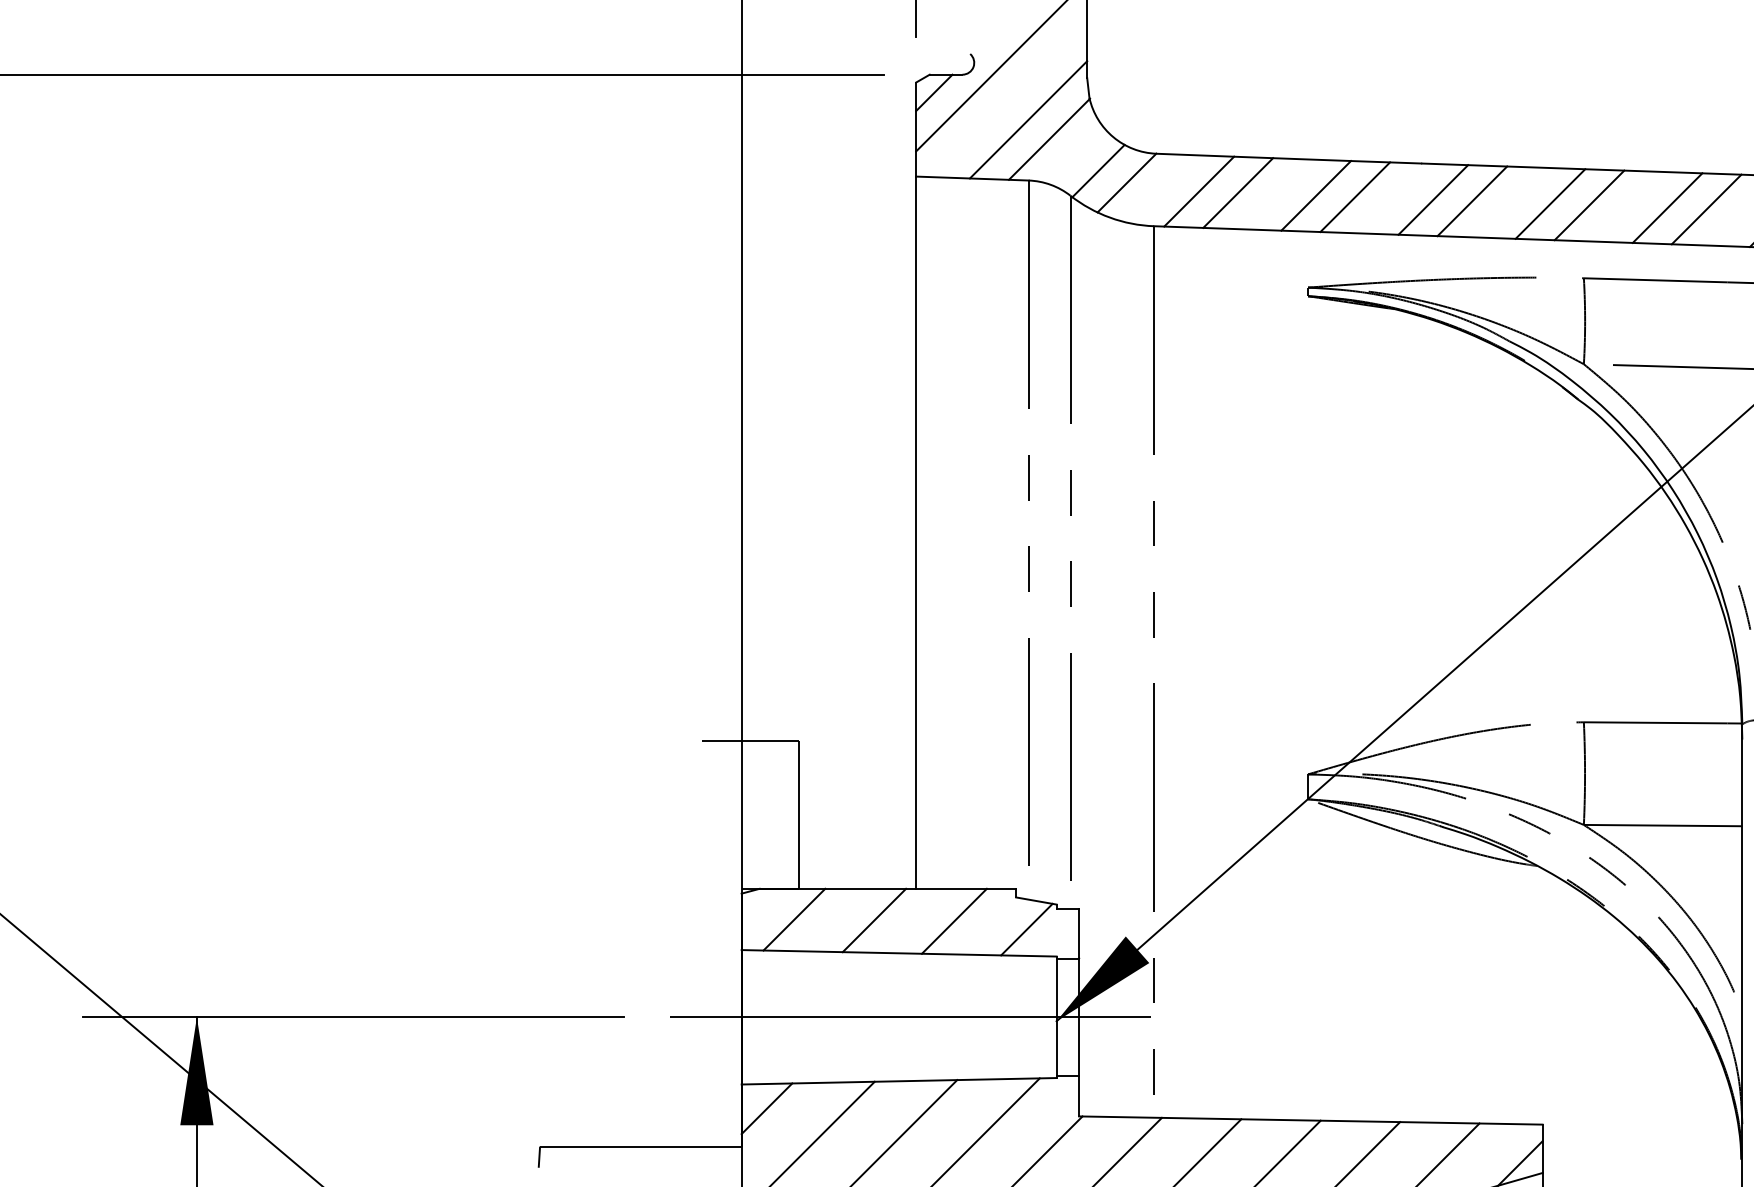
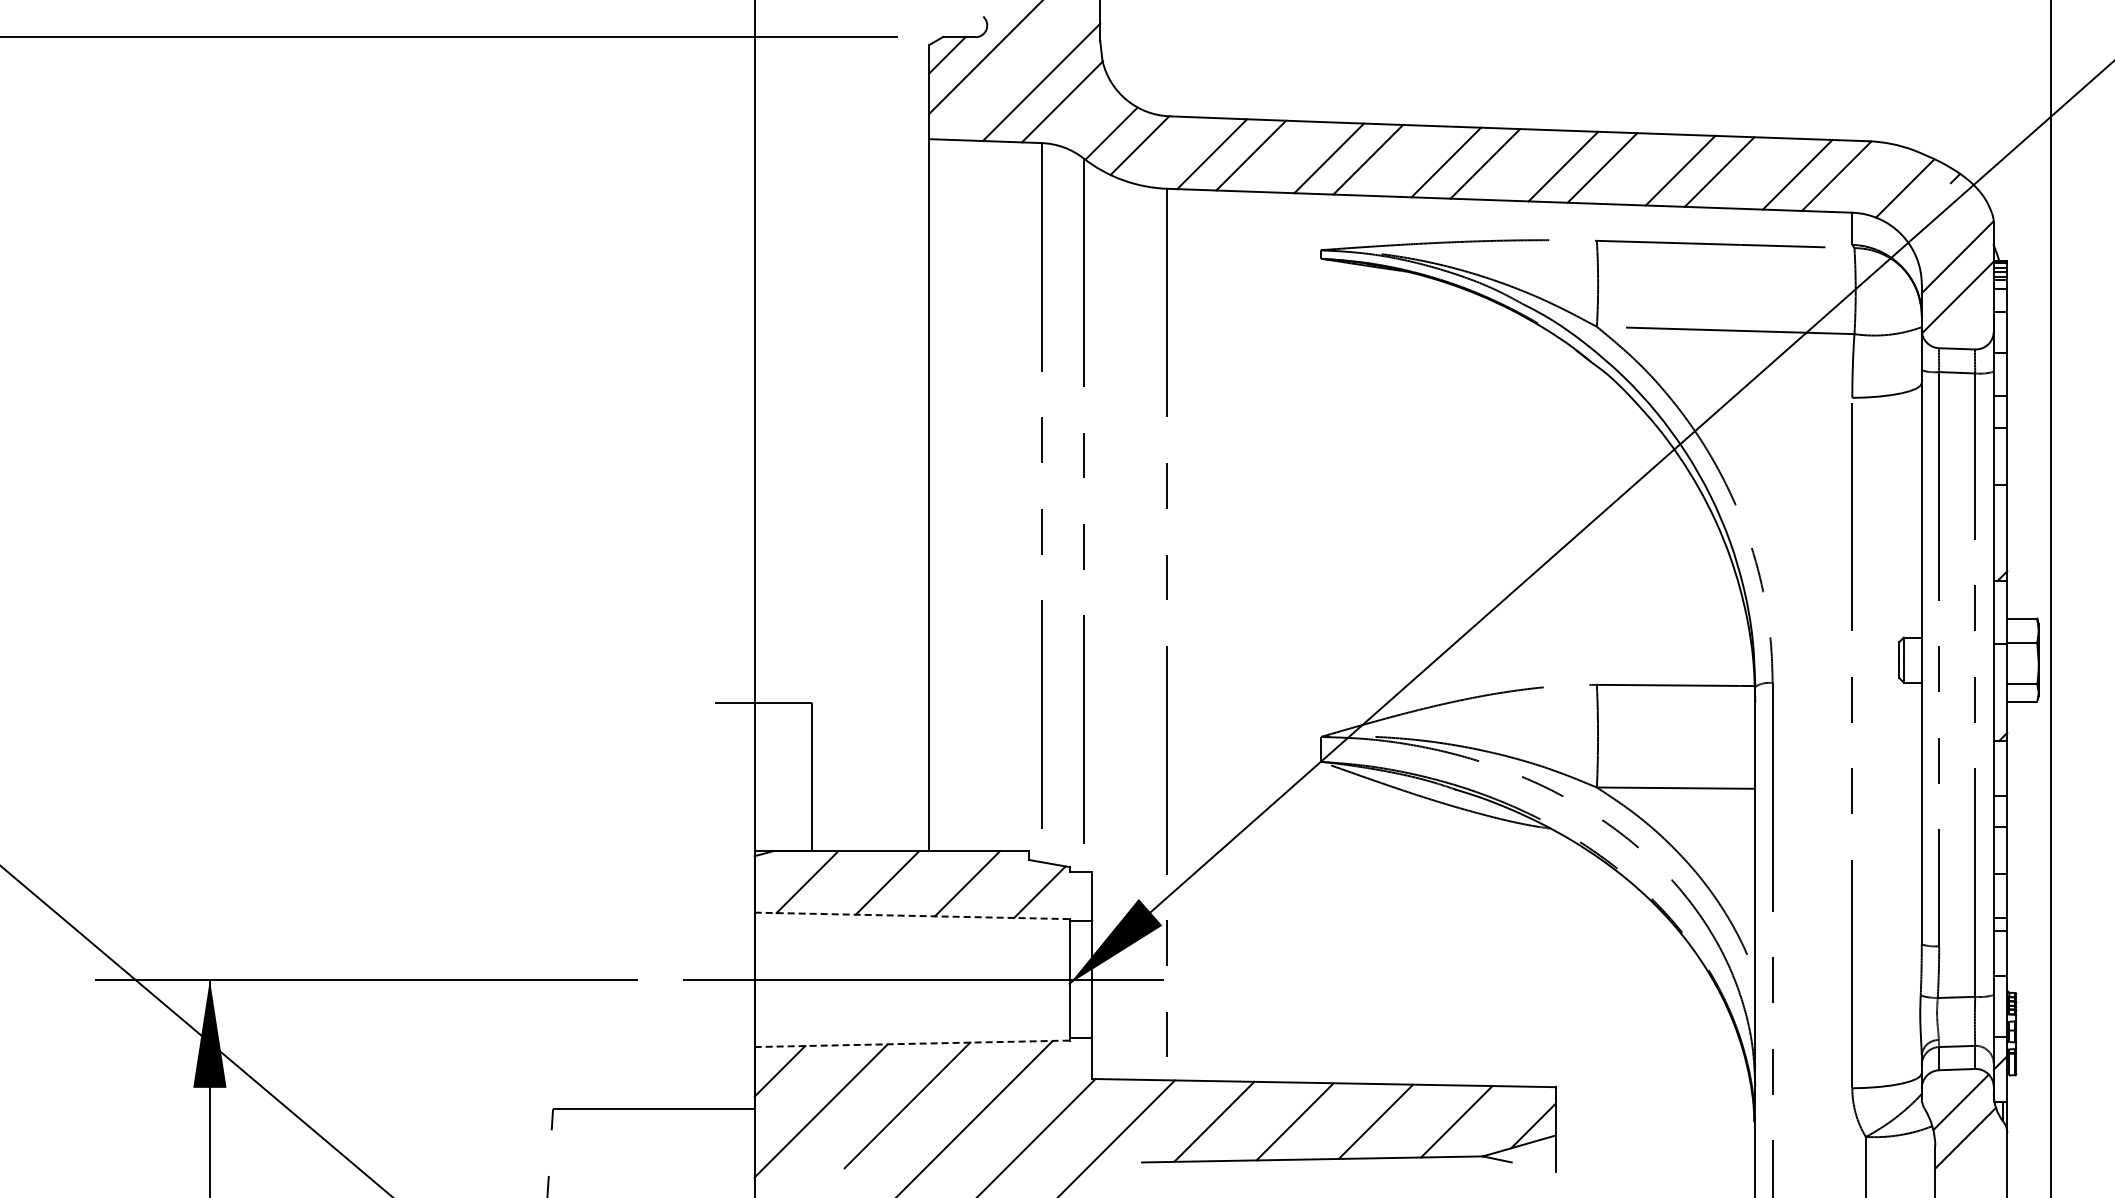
line: (899, 952) -> (912, 915), solid -> dashed
line: (899, 1080) -> (912, 1043), solid -> dashed

